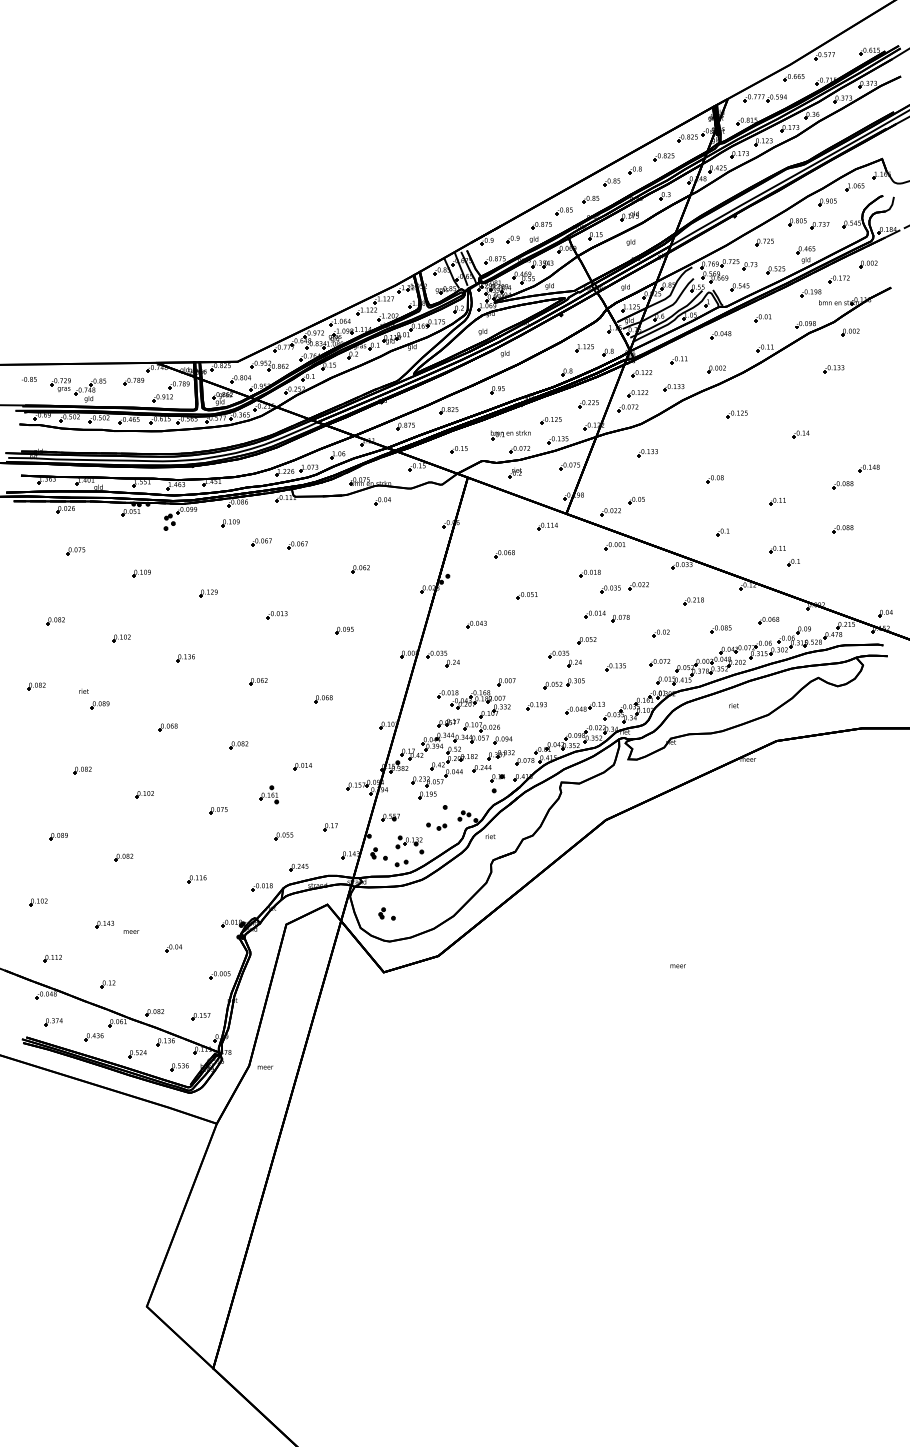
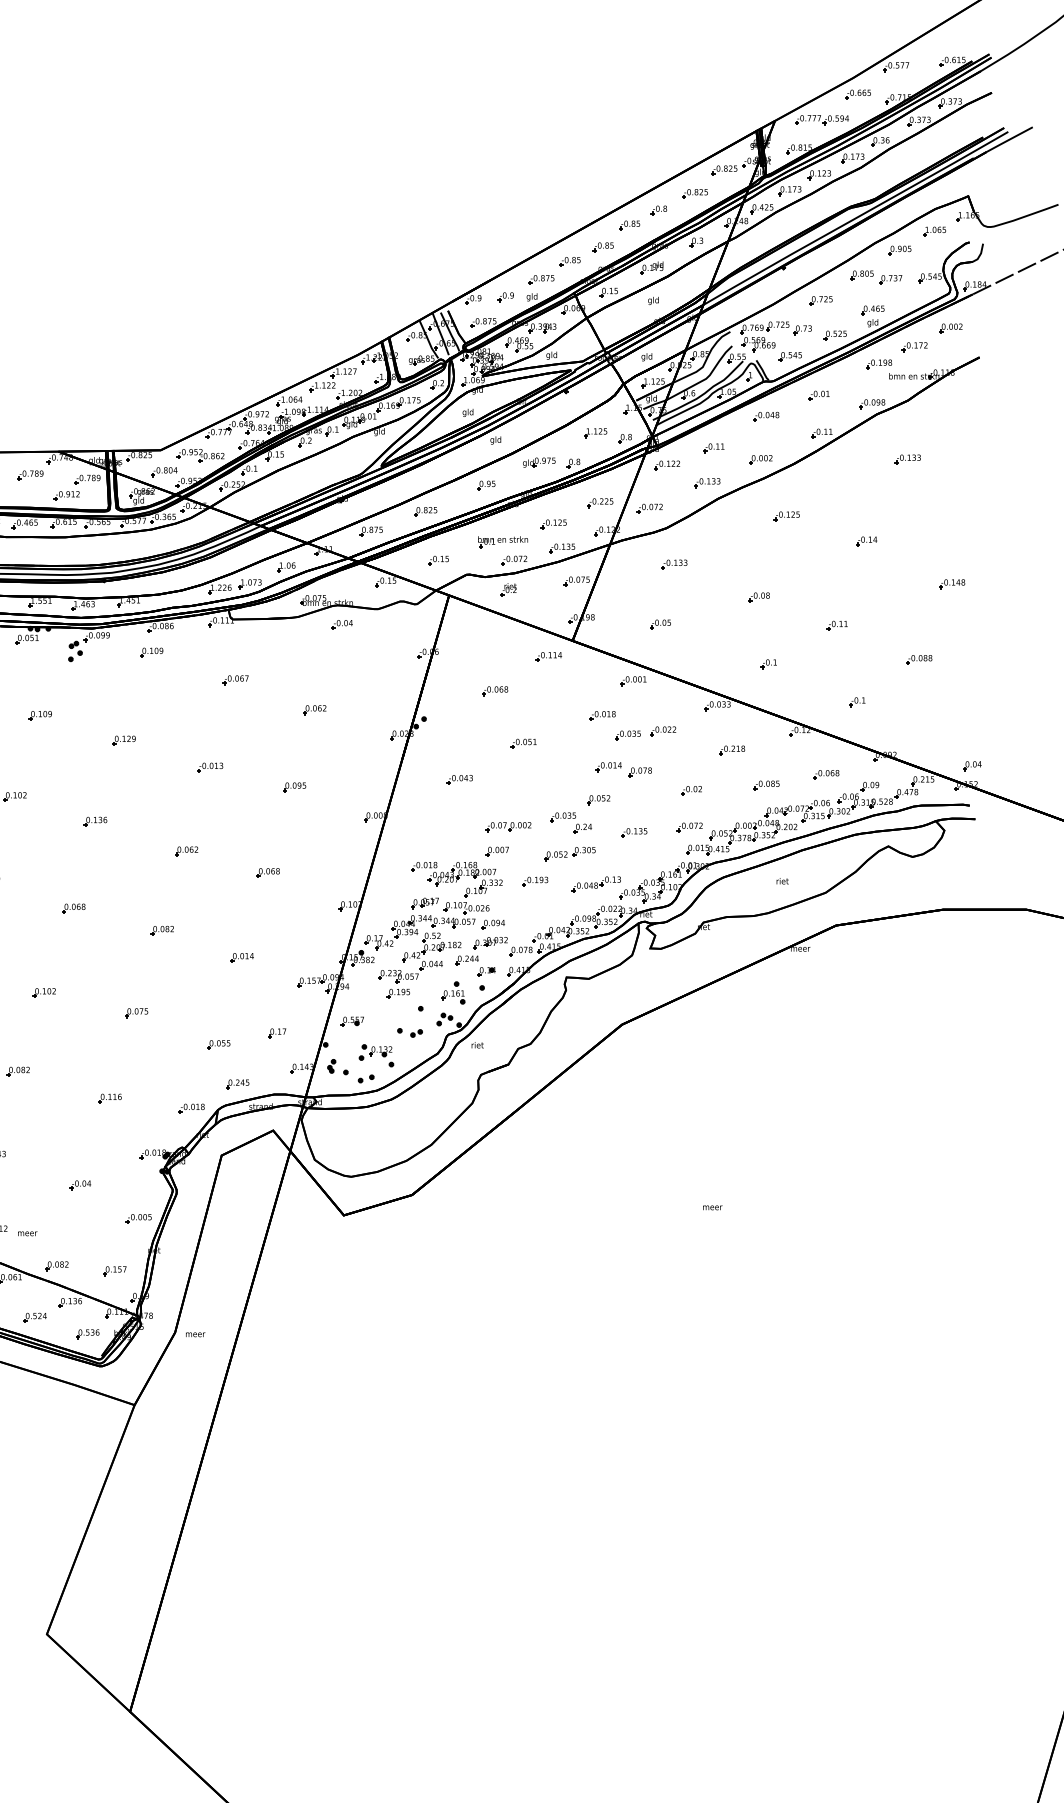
part: (850, 332) -> (928, 413), removed
part: (539, 371) -> (538, 462), added
part: (637, 393) -> (661, 490), removed
part: (842, 485) -> (918, 605), removed
part: (610, 512) -> (627, 639), removed
part: (261, 542) -> (190, 676), removed
part: (777, 549) -> (837, 685), removed
part: (442, 658) -> (417, 822), removed
part: (514, 662) -> (507, 827), added
part: (268, 794) -> (452, 992), moved
part: (386, 913) -> (347, 1141), removed
text: (131, 931) -> (27, 1233), moved

